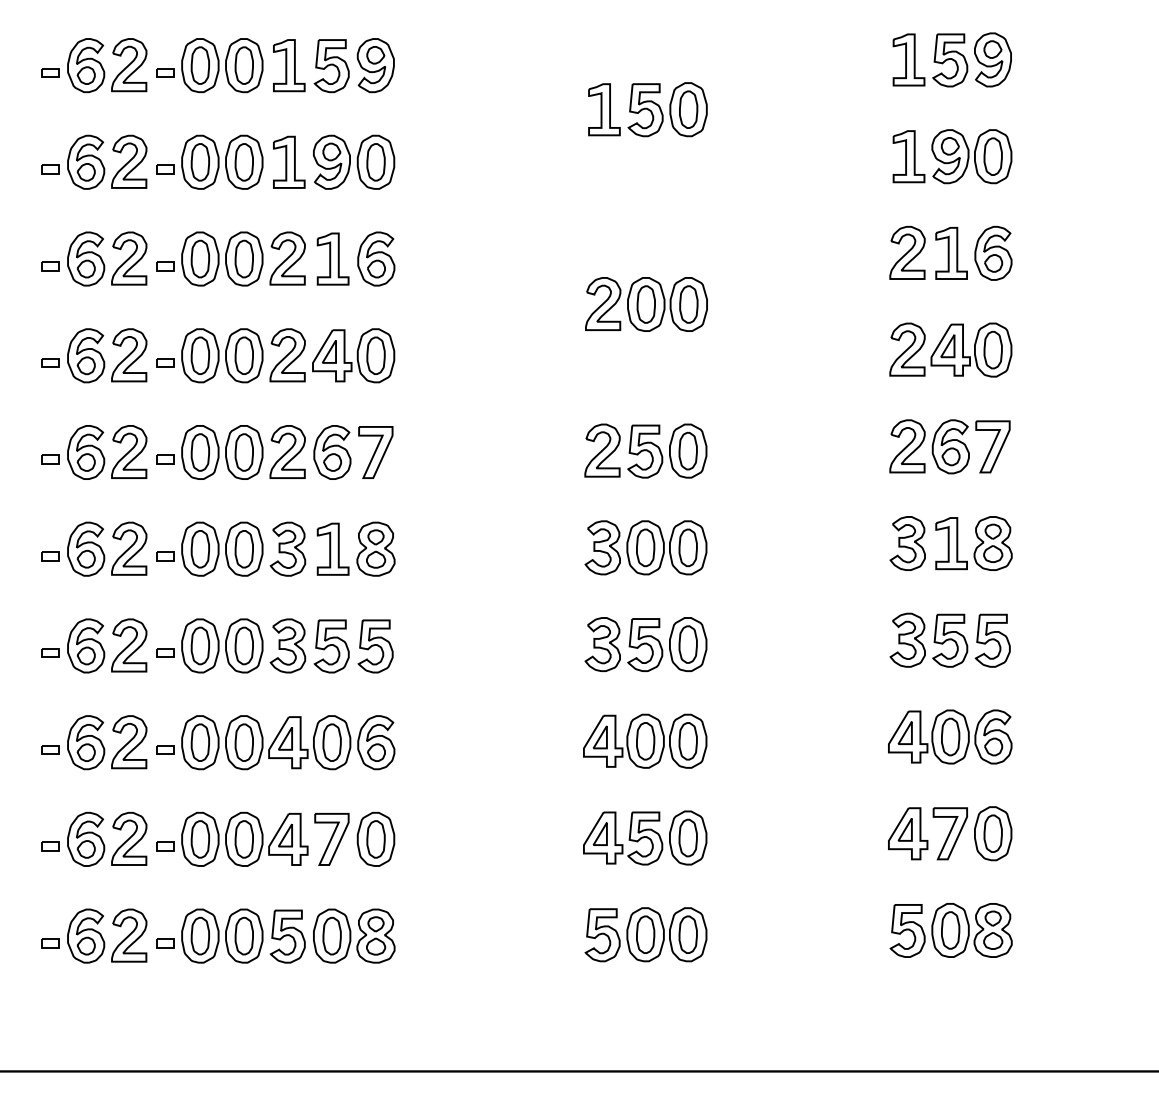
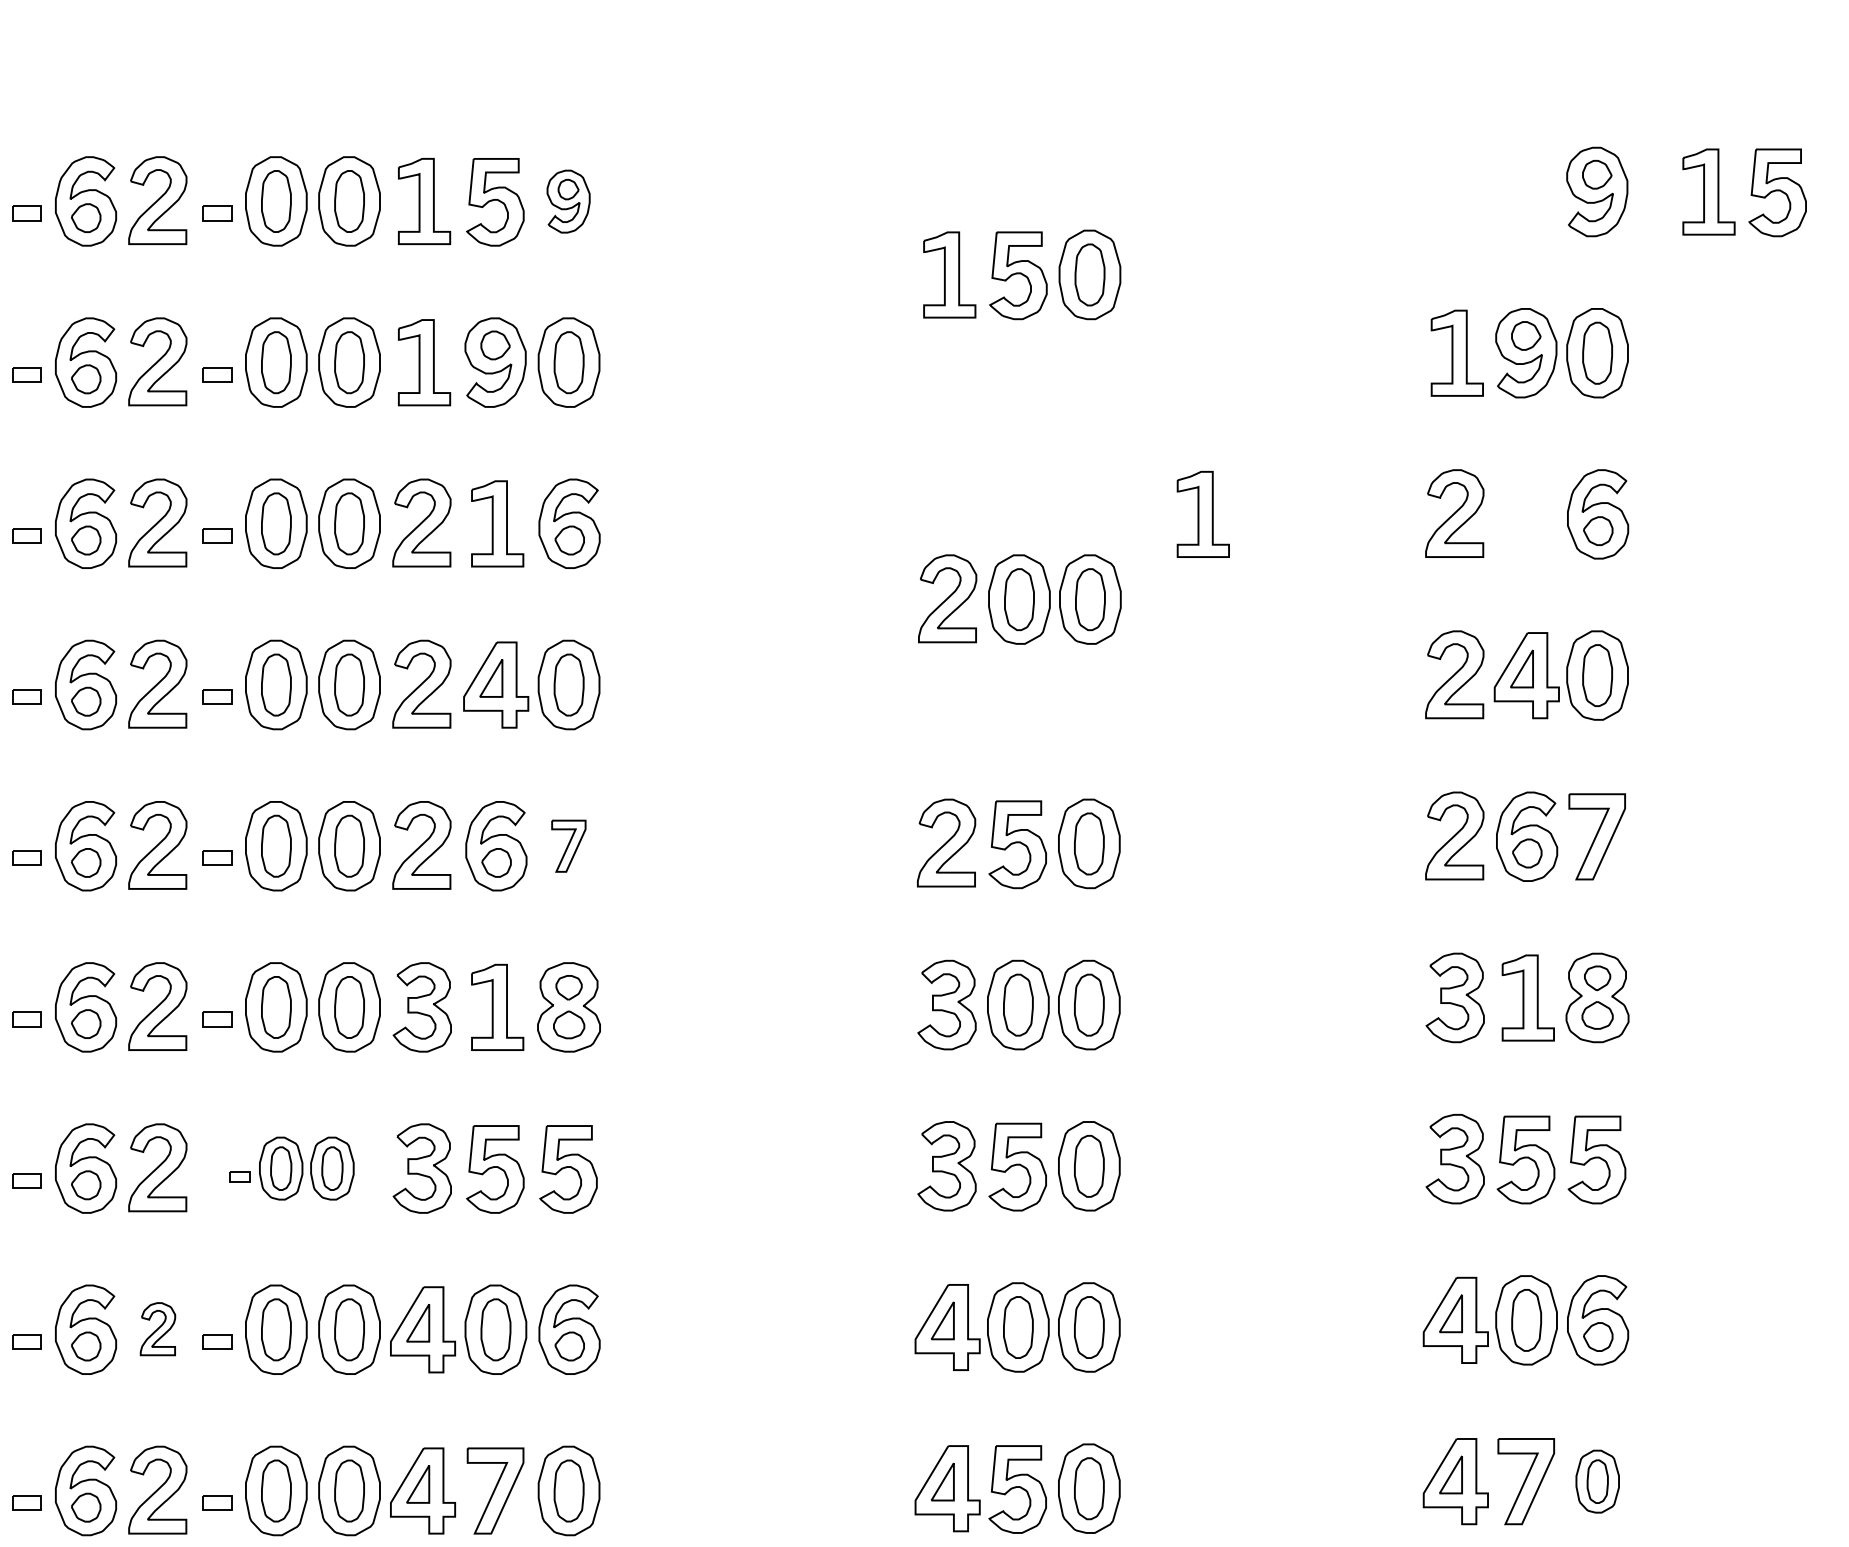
part: (930, 60) -> (1744, 192), moved
part: (375, 65) -> (568, 201), size x0.7
part: (951, 253) -> (1203, 514), moved
part: (375, 452) -> (568, 846), size x0.6
part: (209, 645) -> (291, 1167), size x0.7
part: (129, 742) -> (158, 1329), size x0.6
part: (993, 833) -> (1598, 1481), size x0.7

